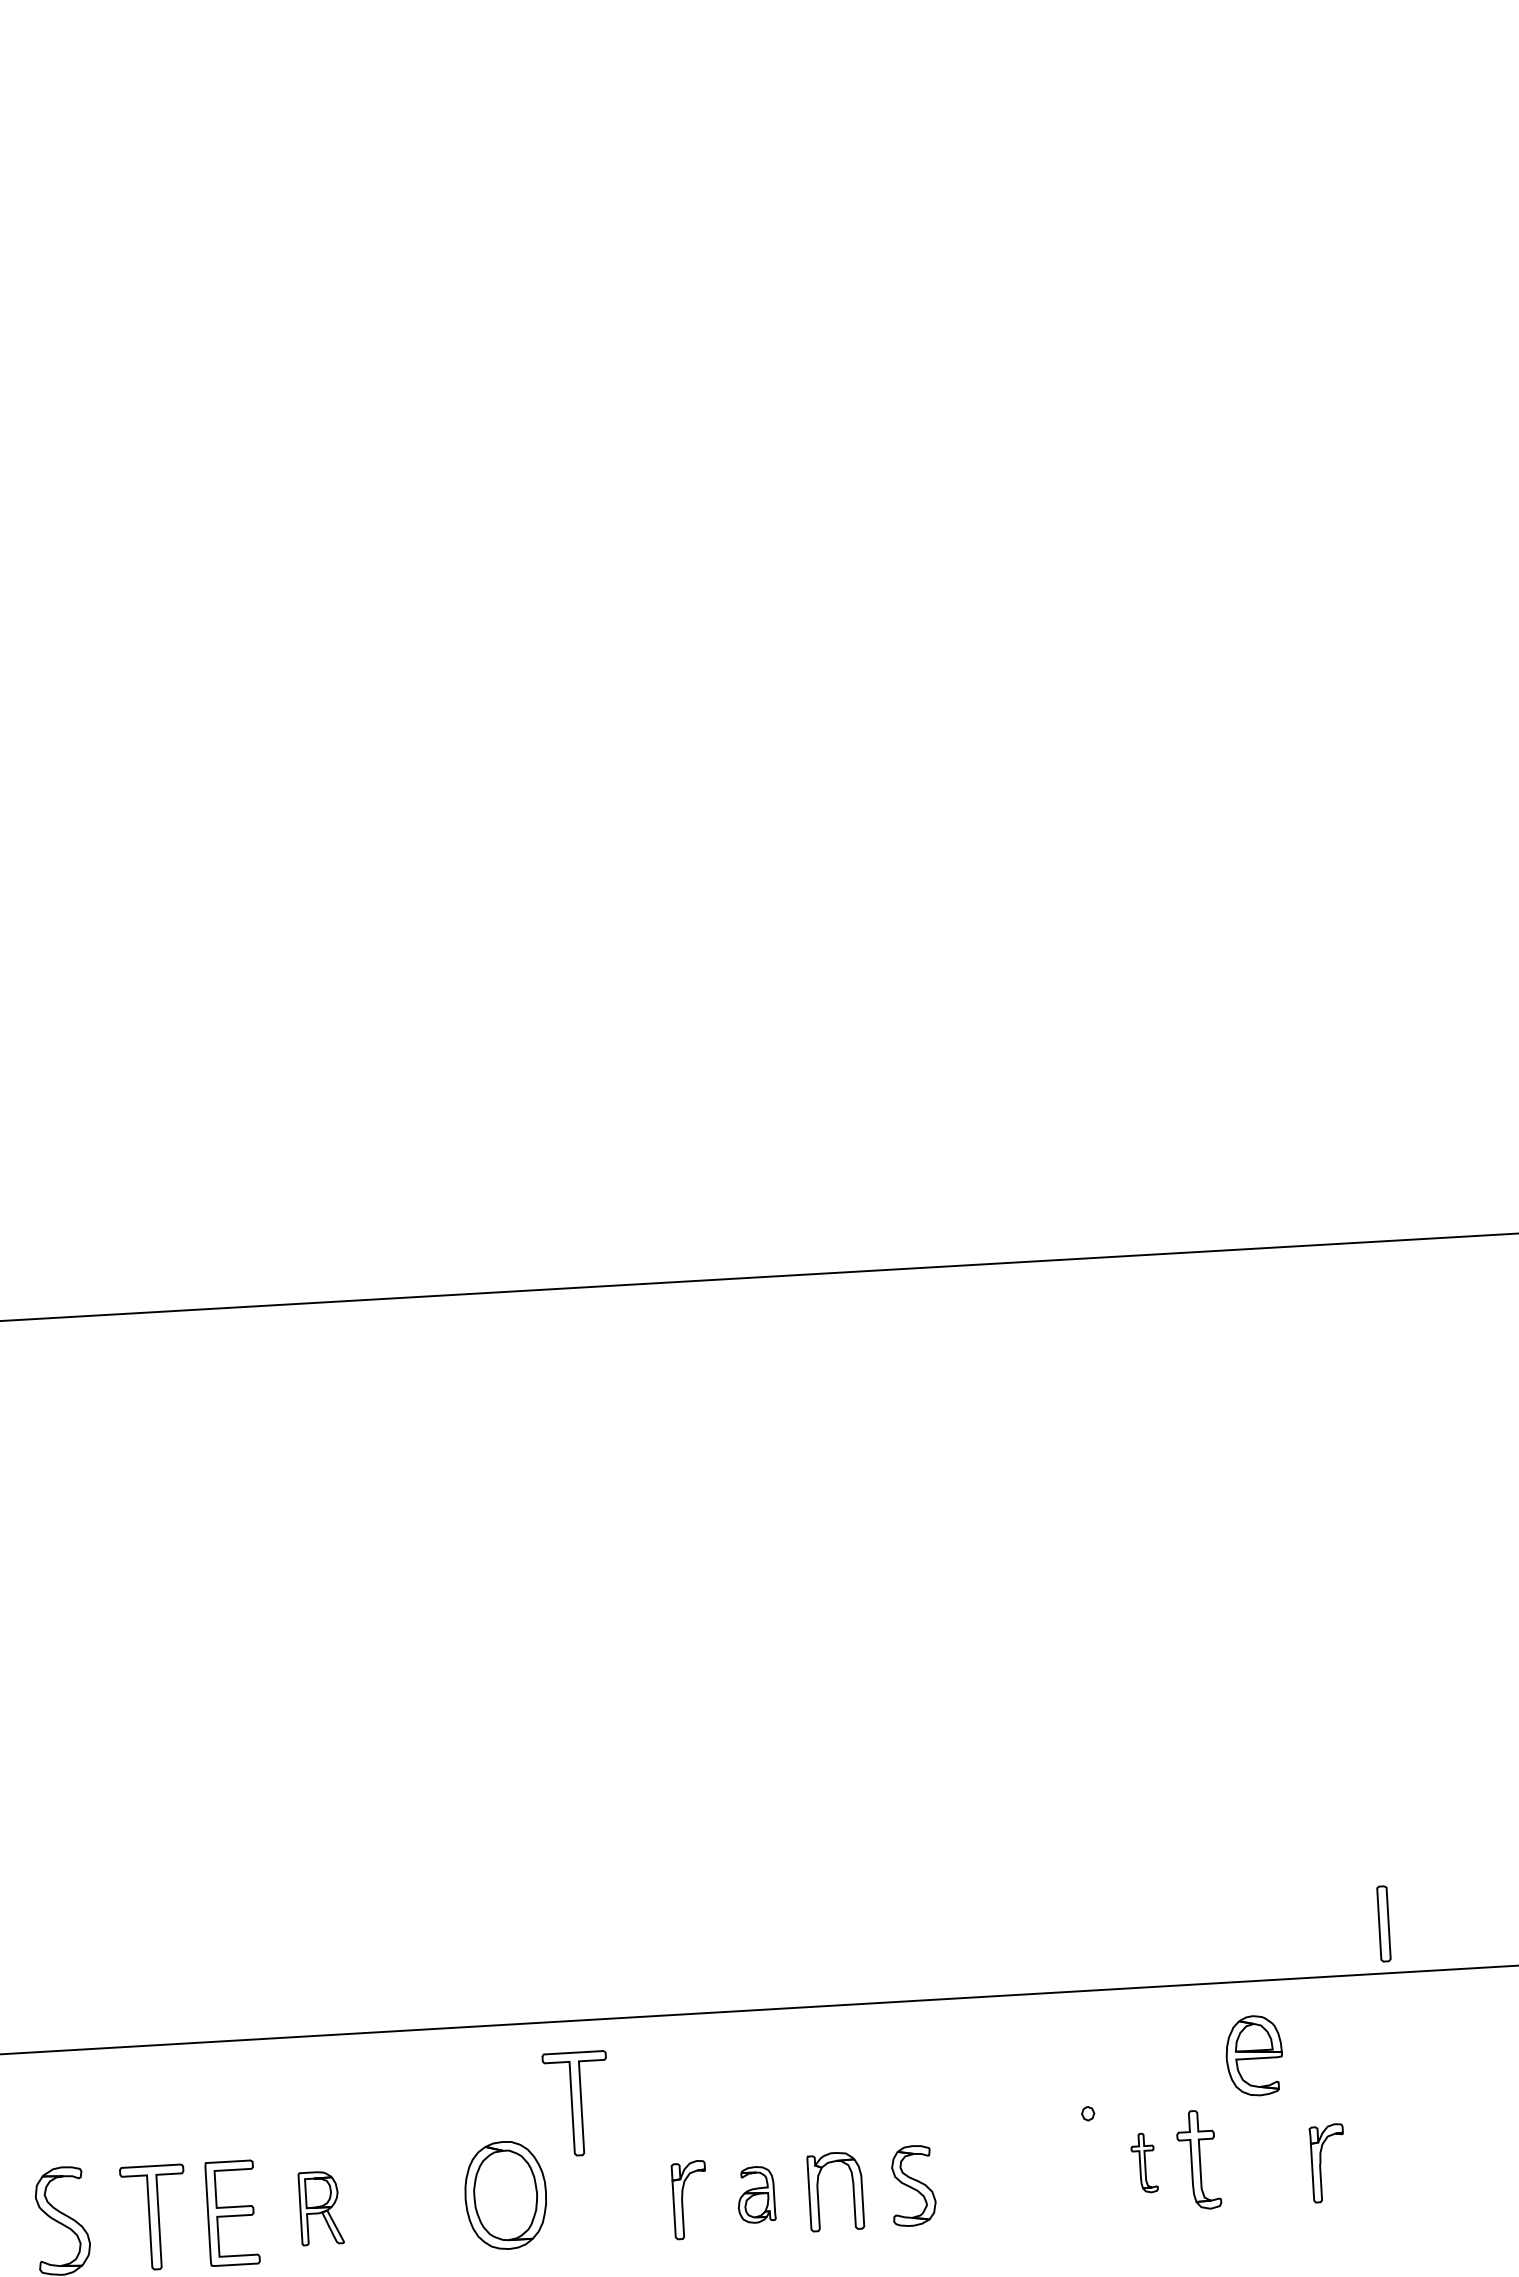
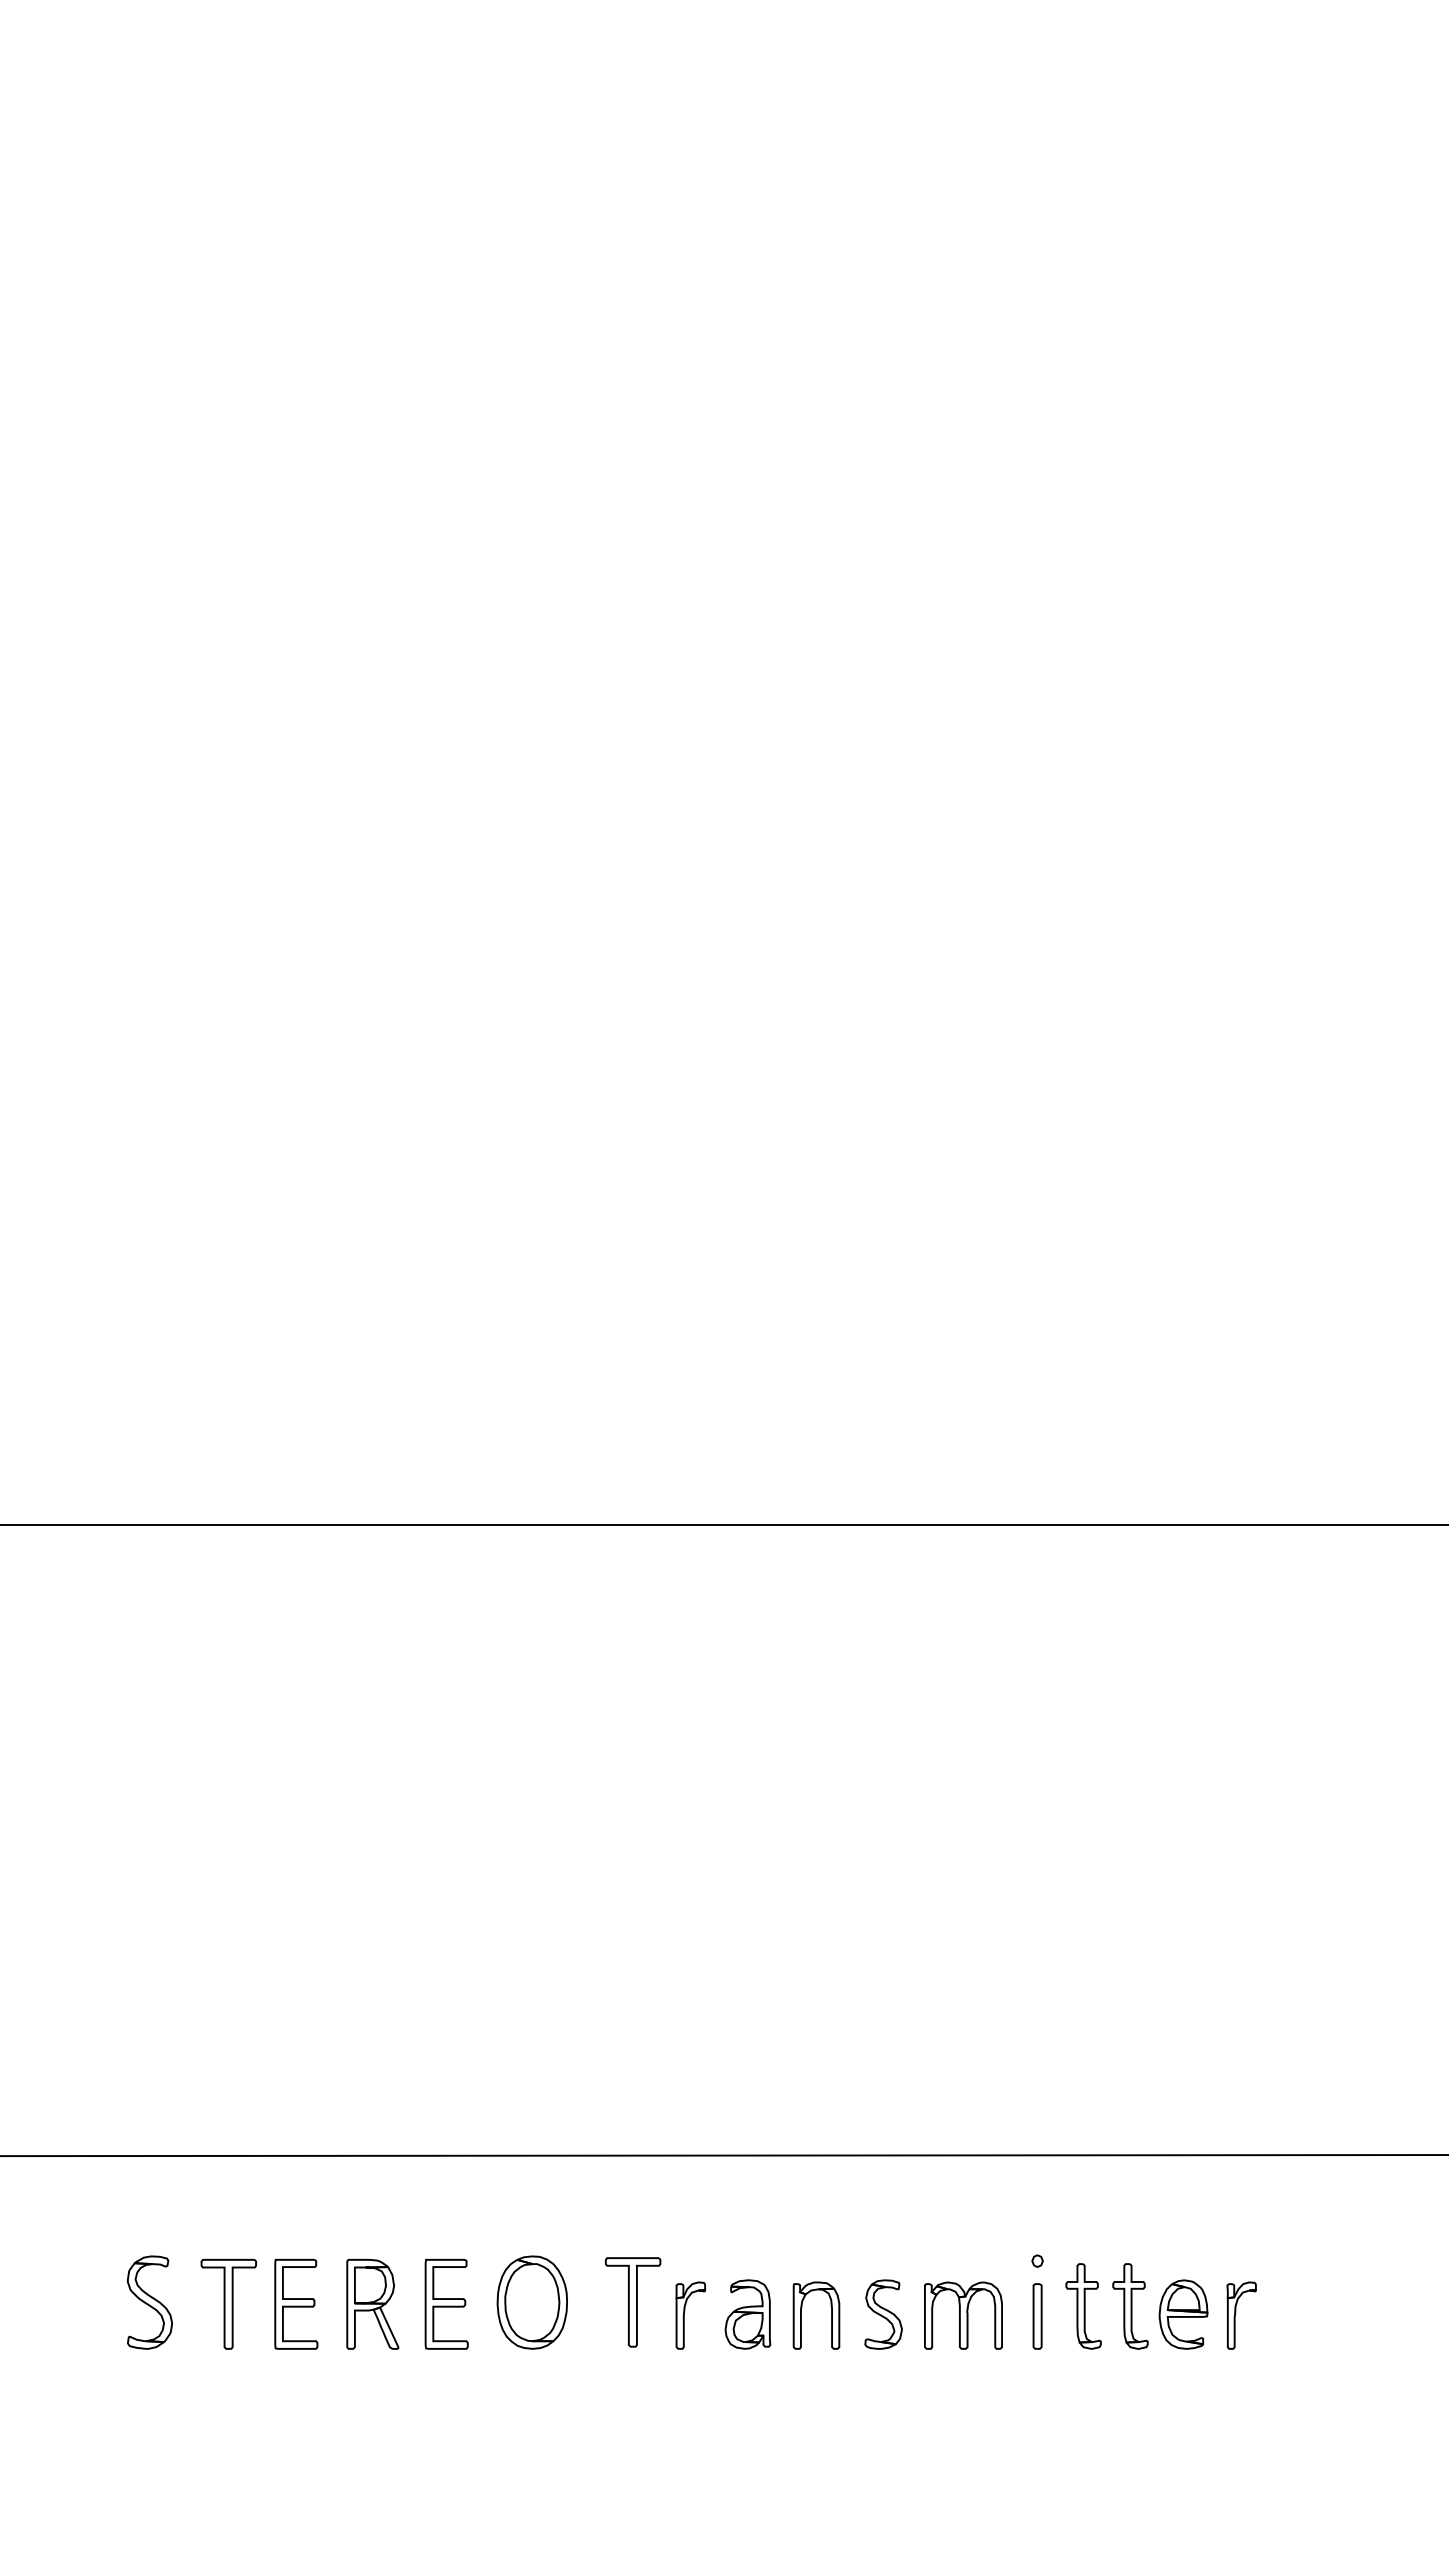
part: (1383, 1923) -> (1037, 2316), moved
part: (1254, 2055) -> (1183, 2314), moved
part: (577, 2104) -> (633, 2302), moved
part: (1144, 2163) -> (1083, 2306), size x1.67
part: (1005, 2181) -> (963, 2315), added
part: (755, 2194) -> (747, 2314), size x1.43
part: (406, 2203) -> (446, 2304), added
part: (320, 2208) -> (372, 2304), size x1.43

